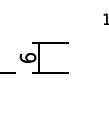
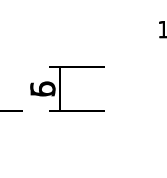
text: (27, 57) -> (42, 88), 6 -> 5

